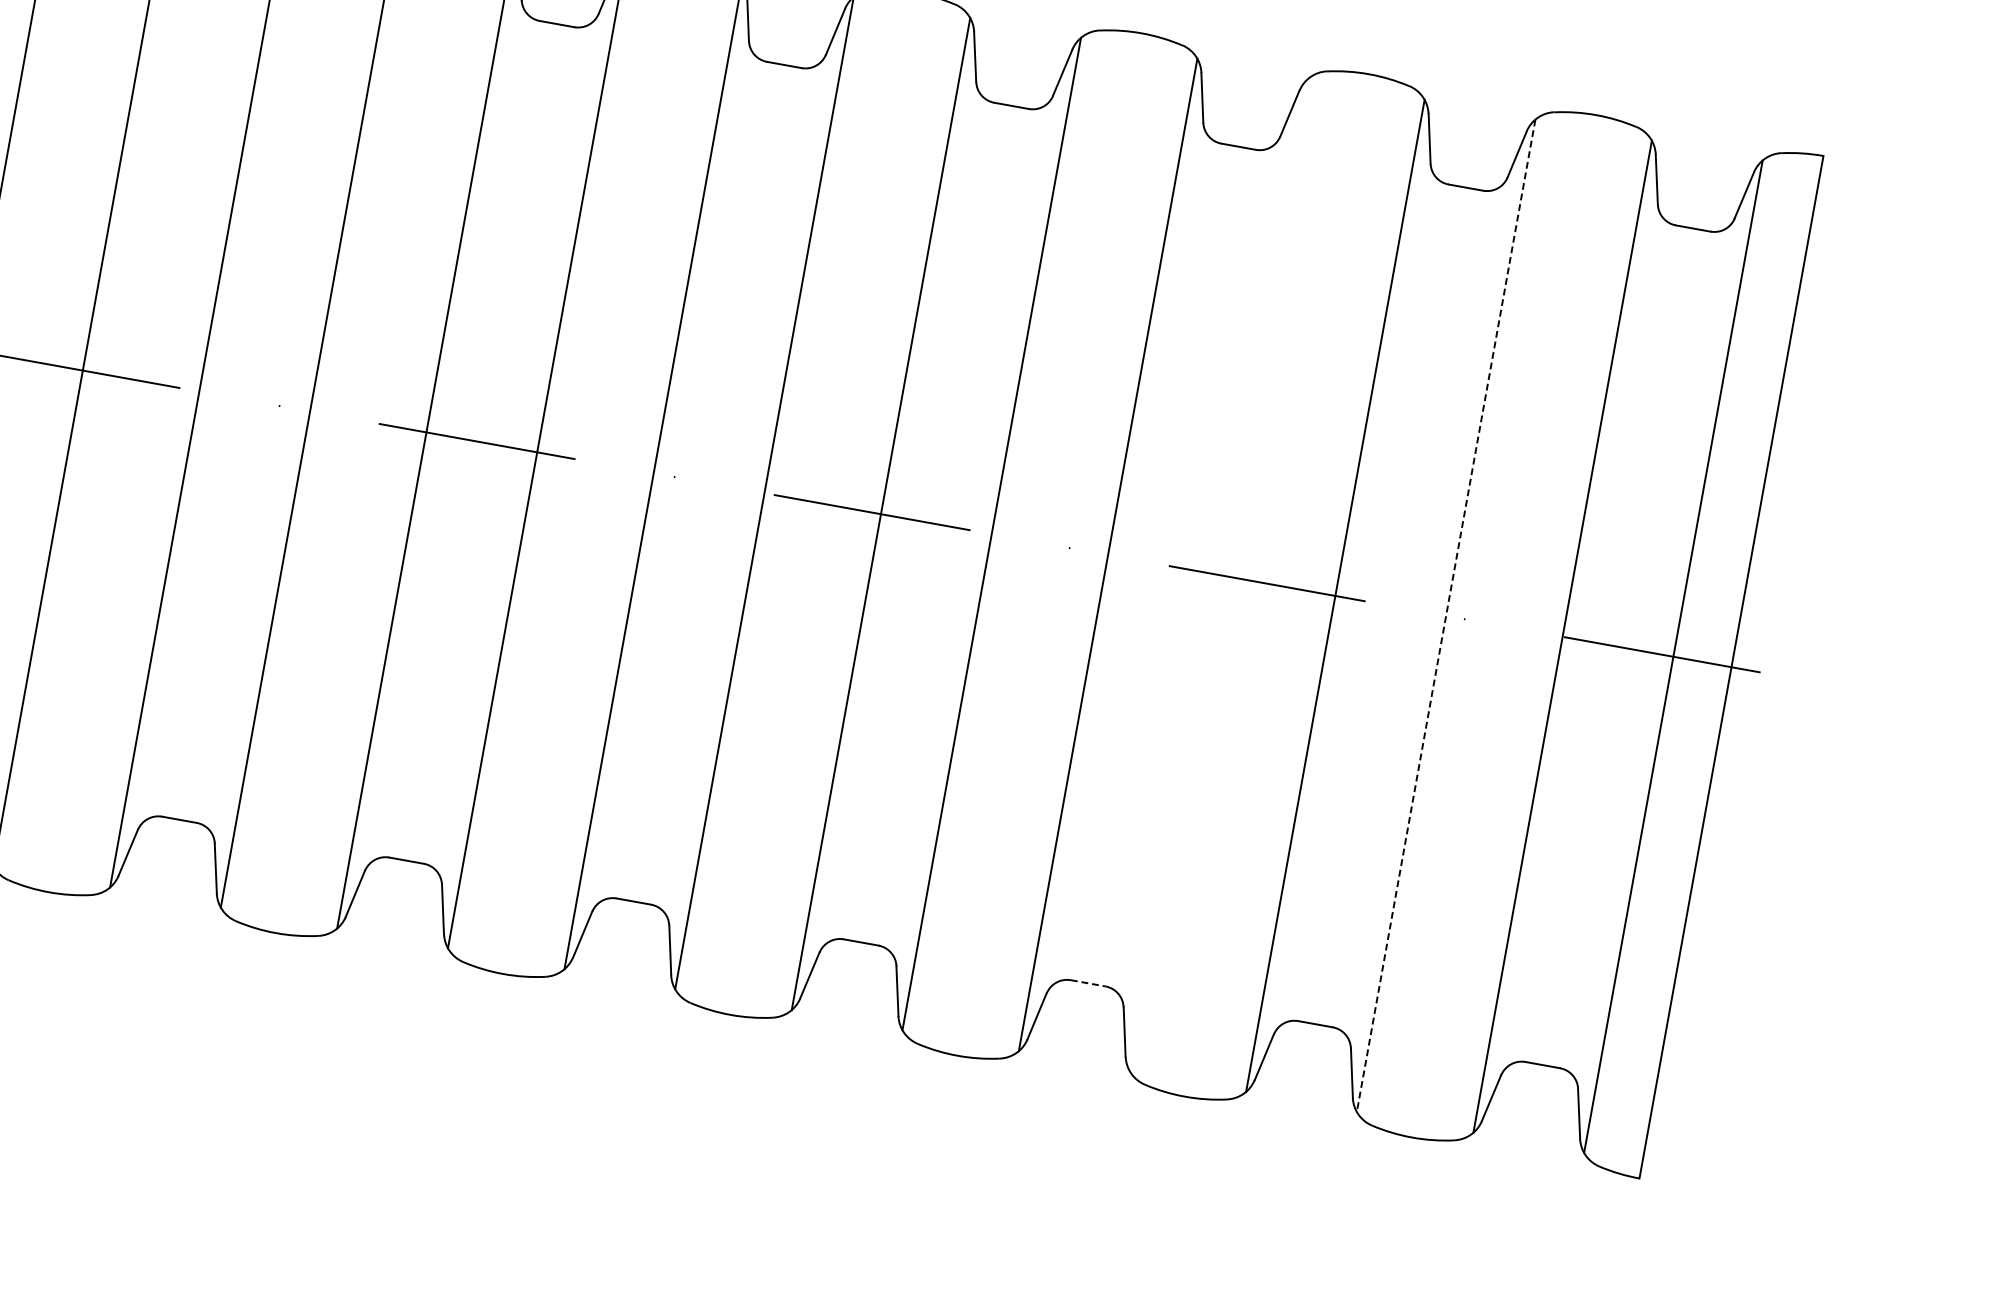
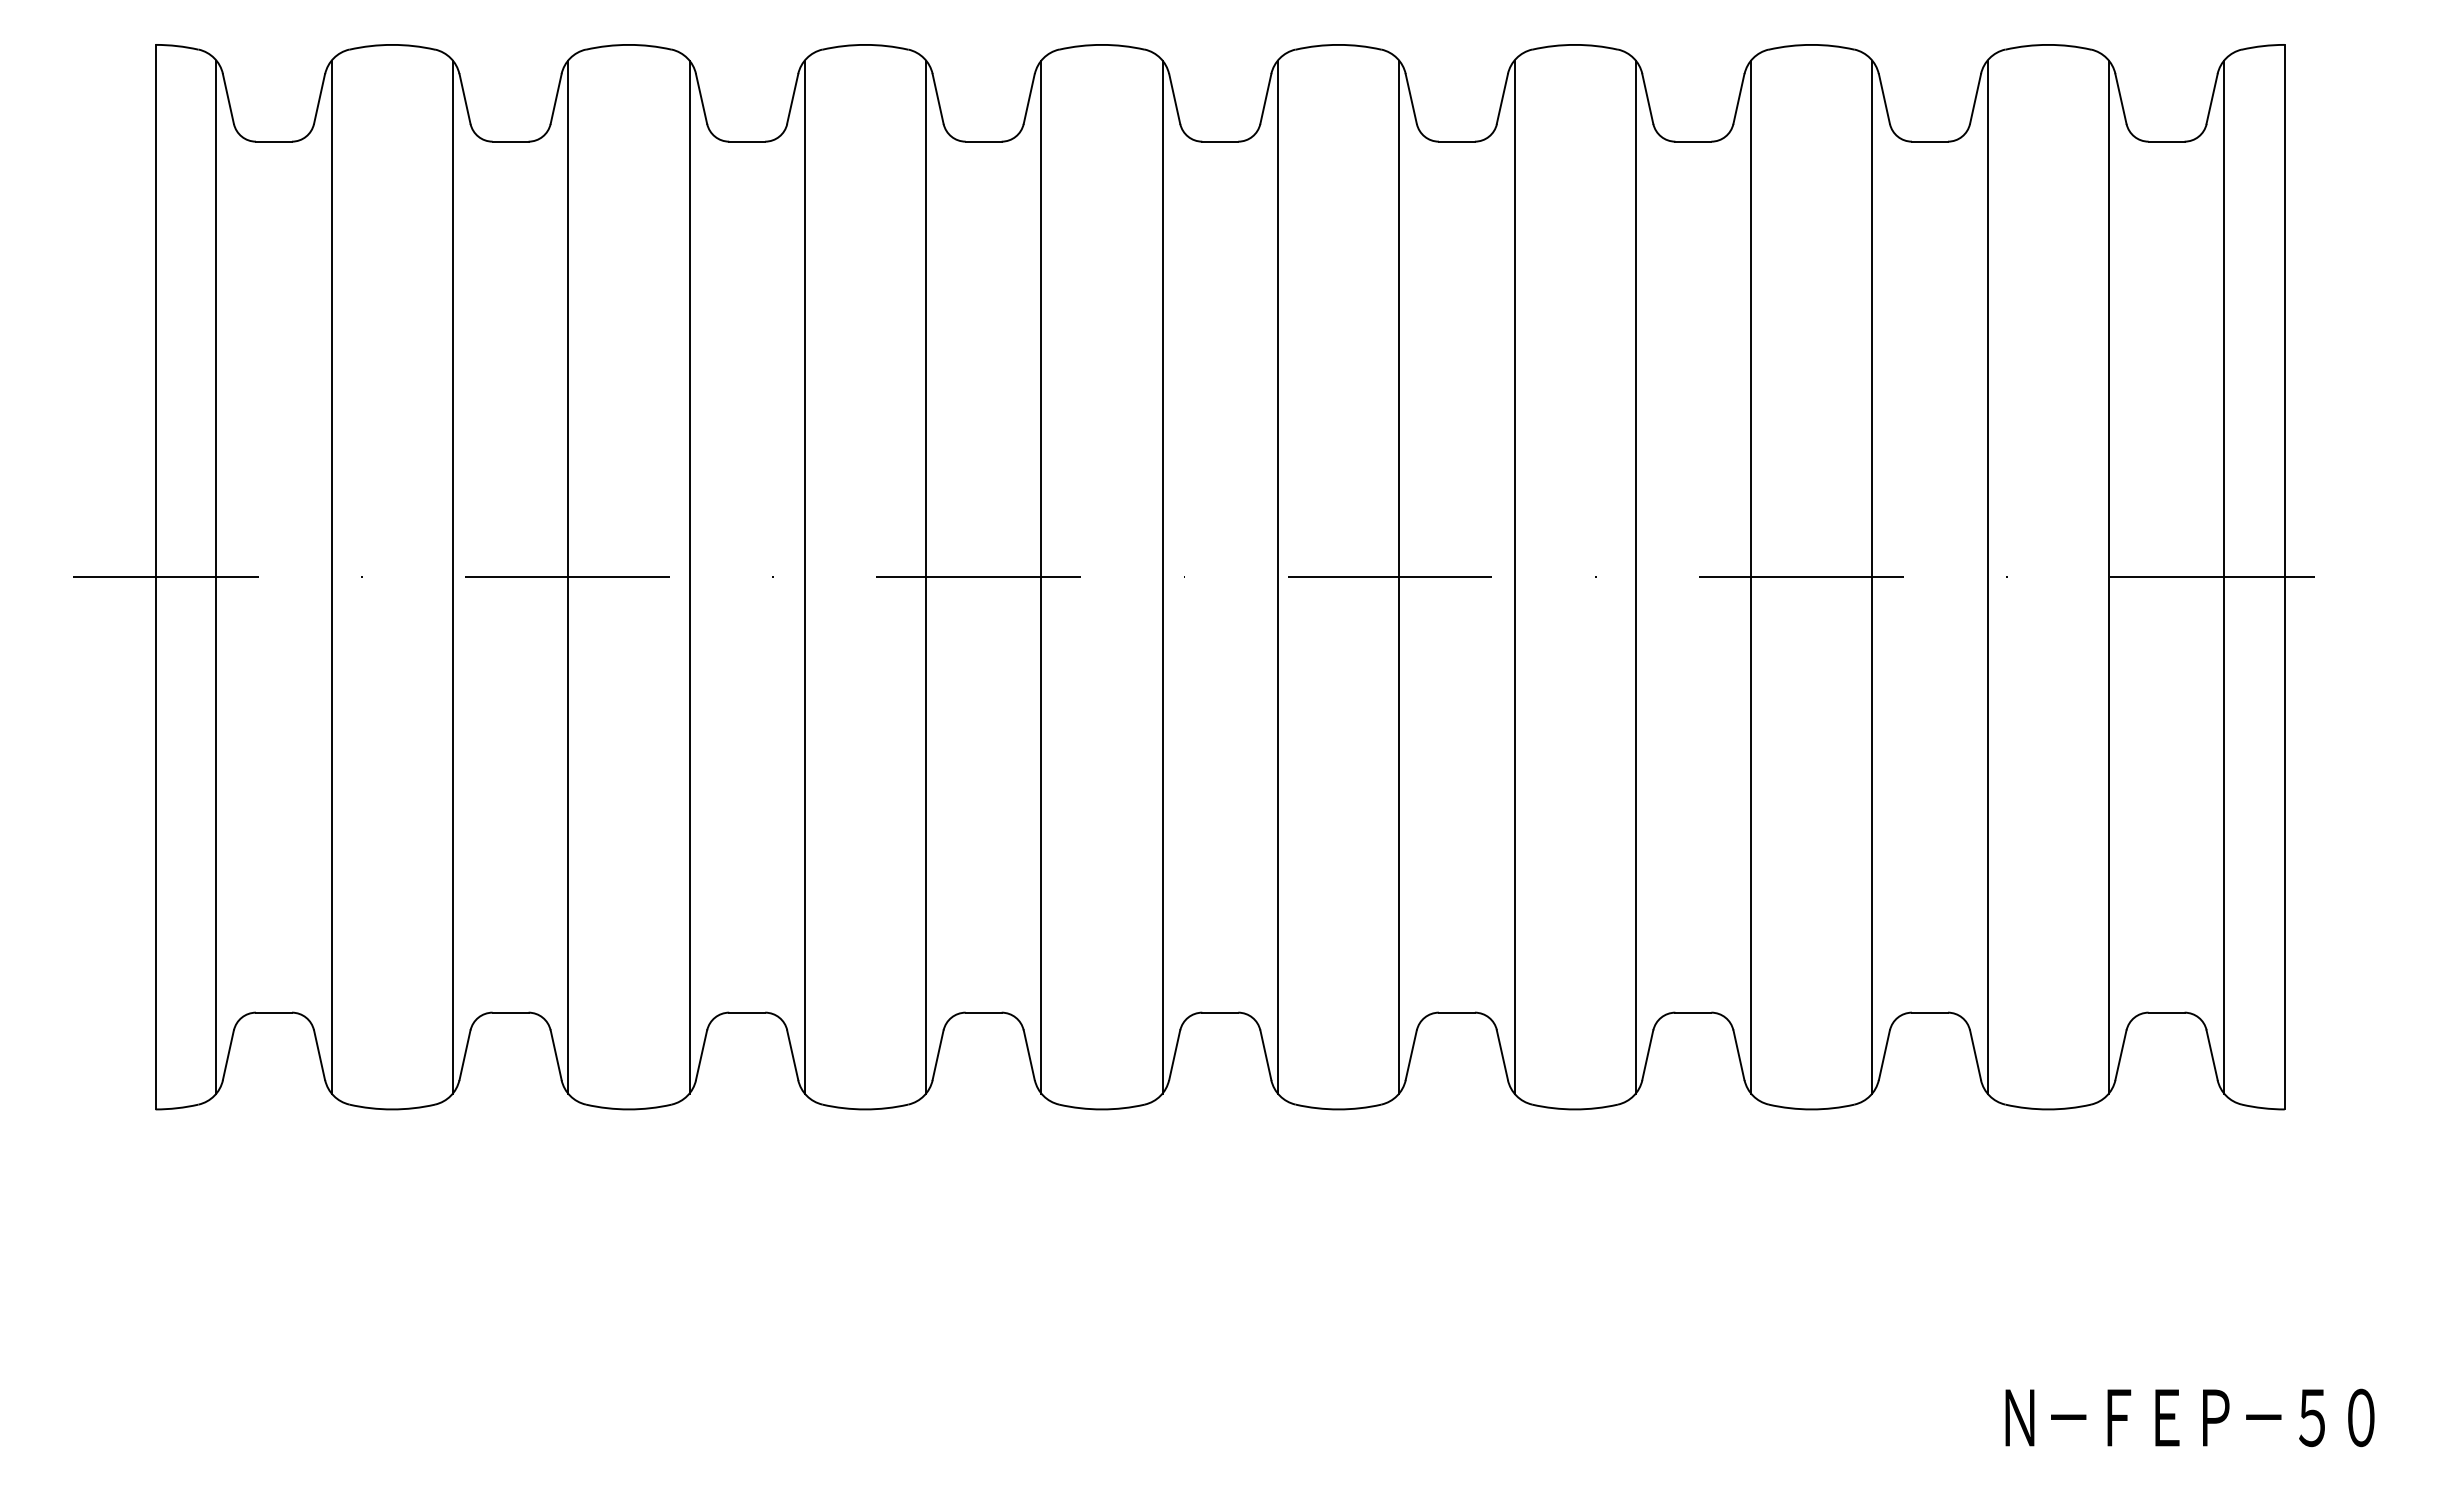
line: (1219, 574) -> (1751, 576), added
line: (1445, 616) -> (1987, 577), dashed -> solid
line: (1088, 983) -> (1693, 1012), dashed -> solid

